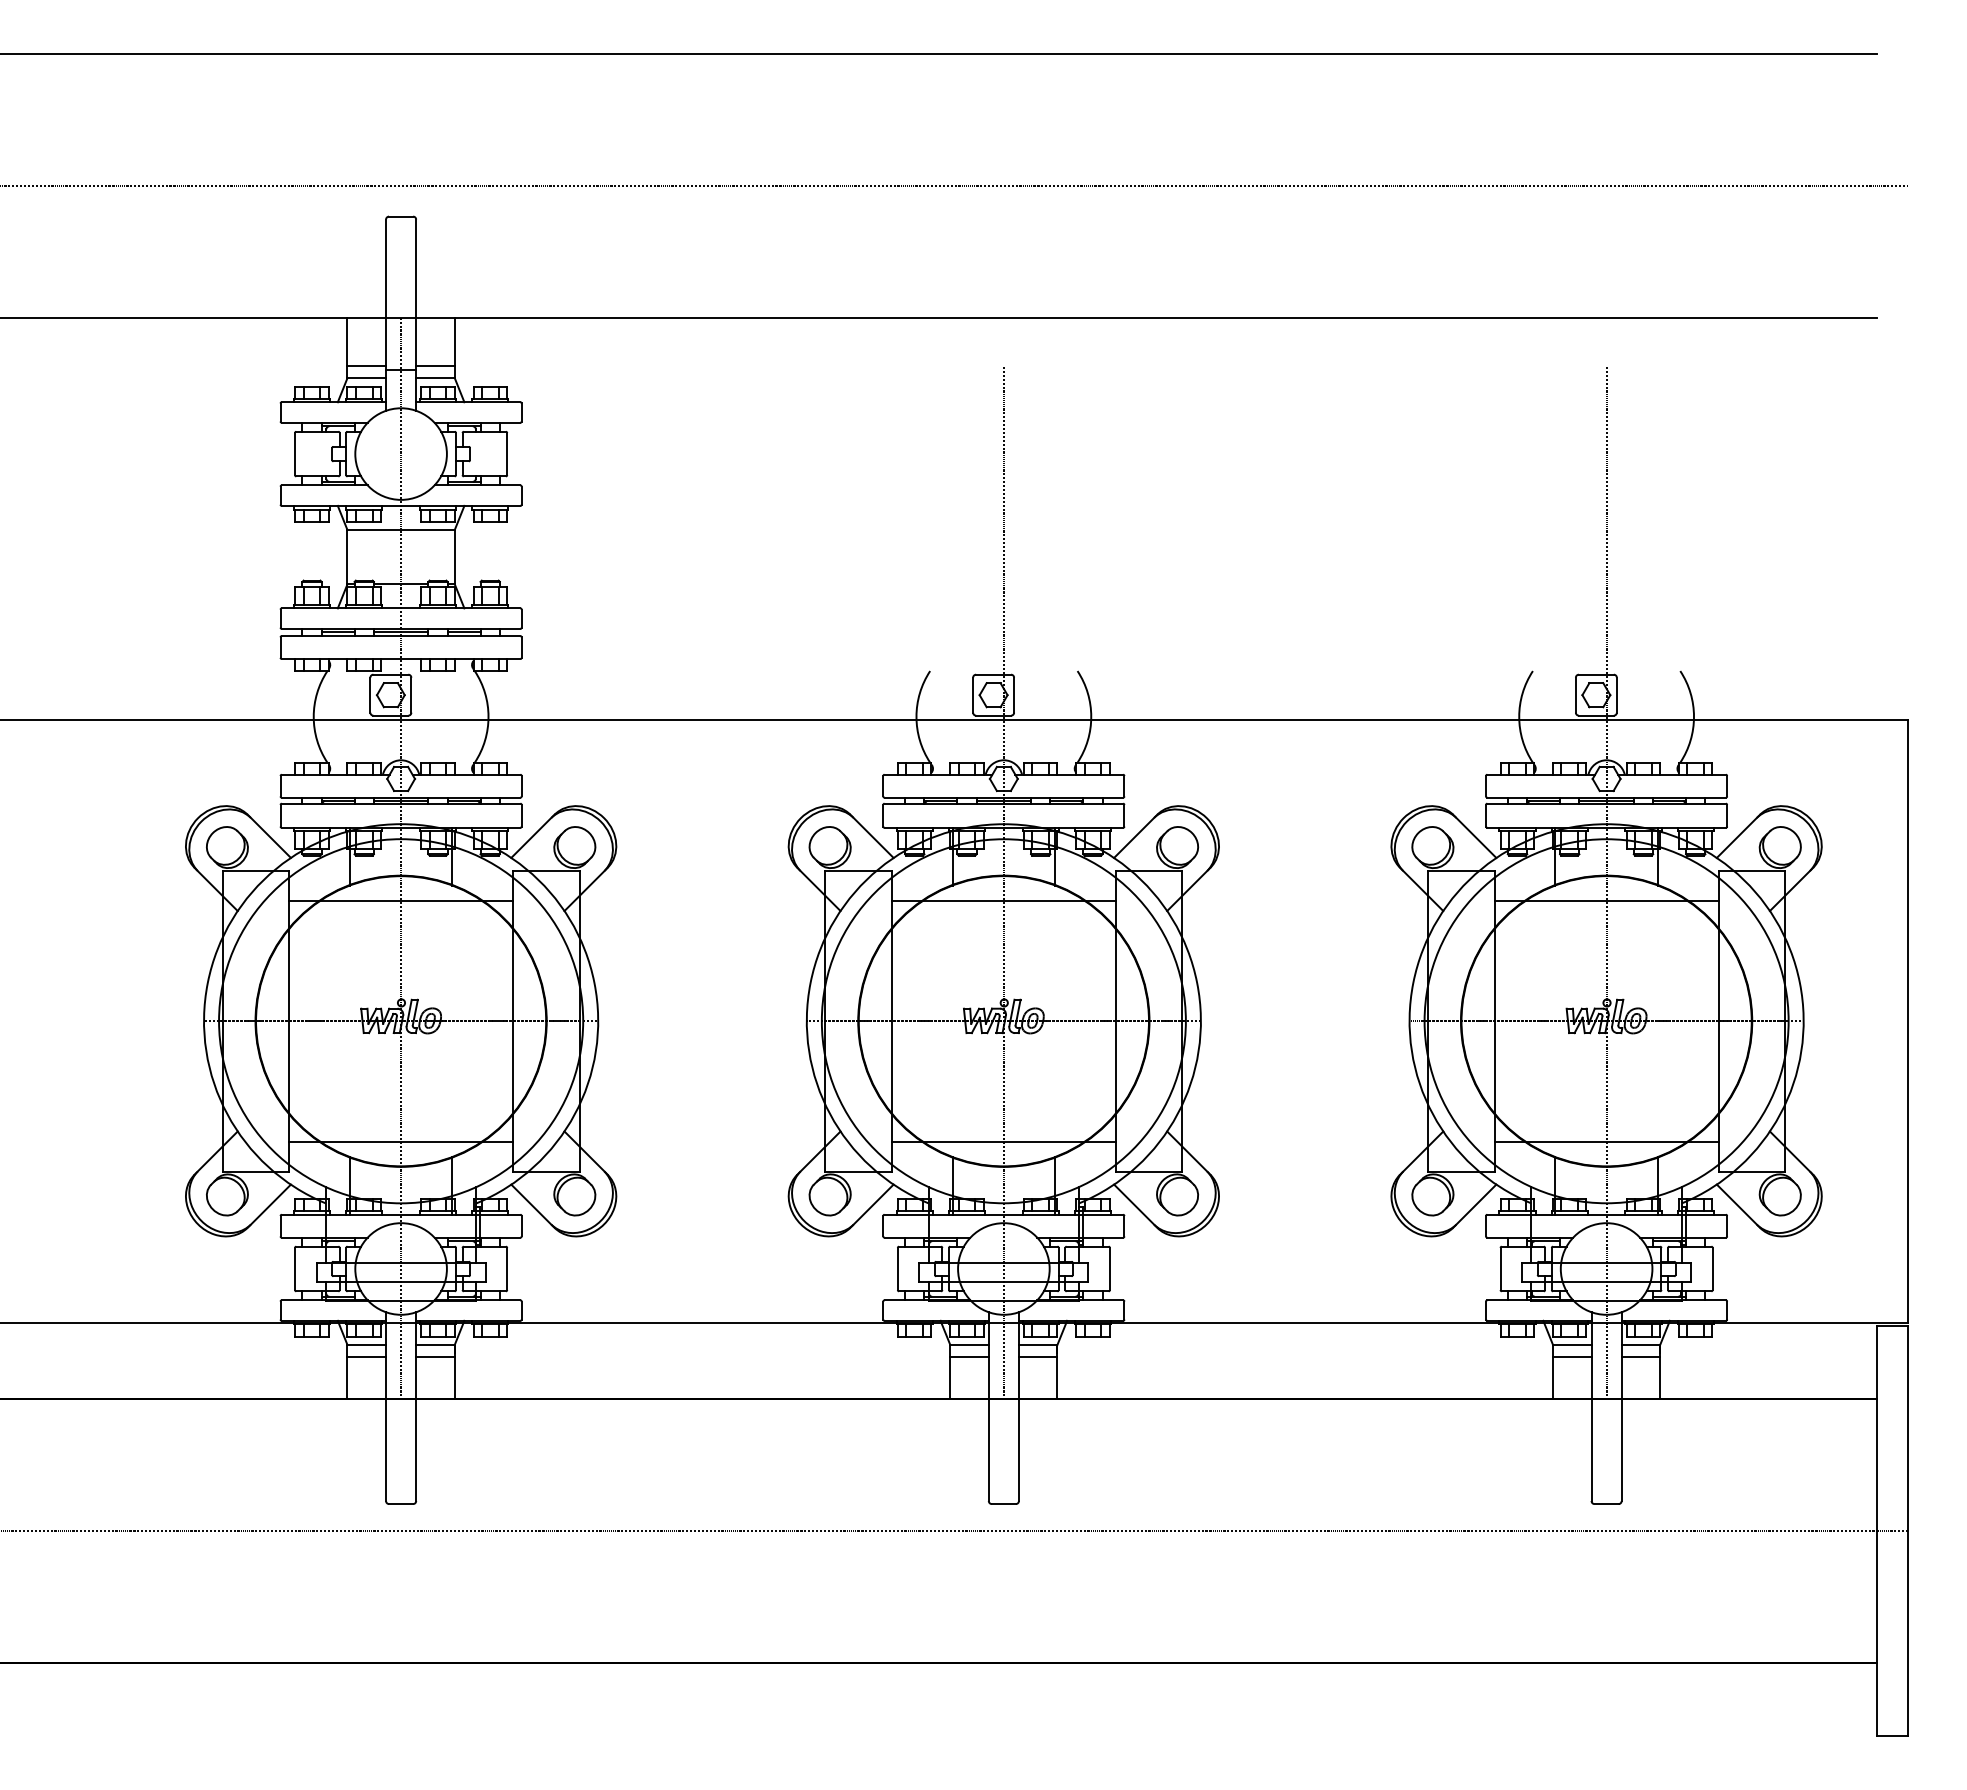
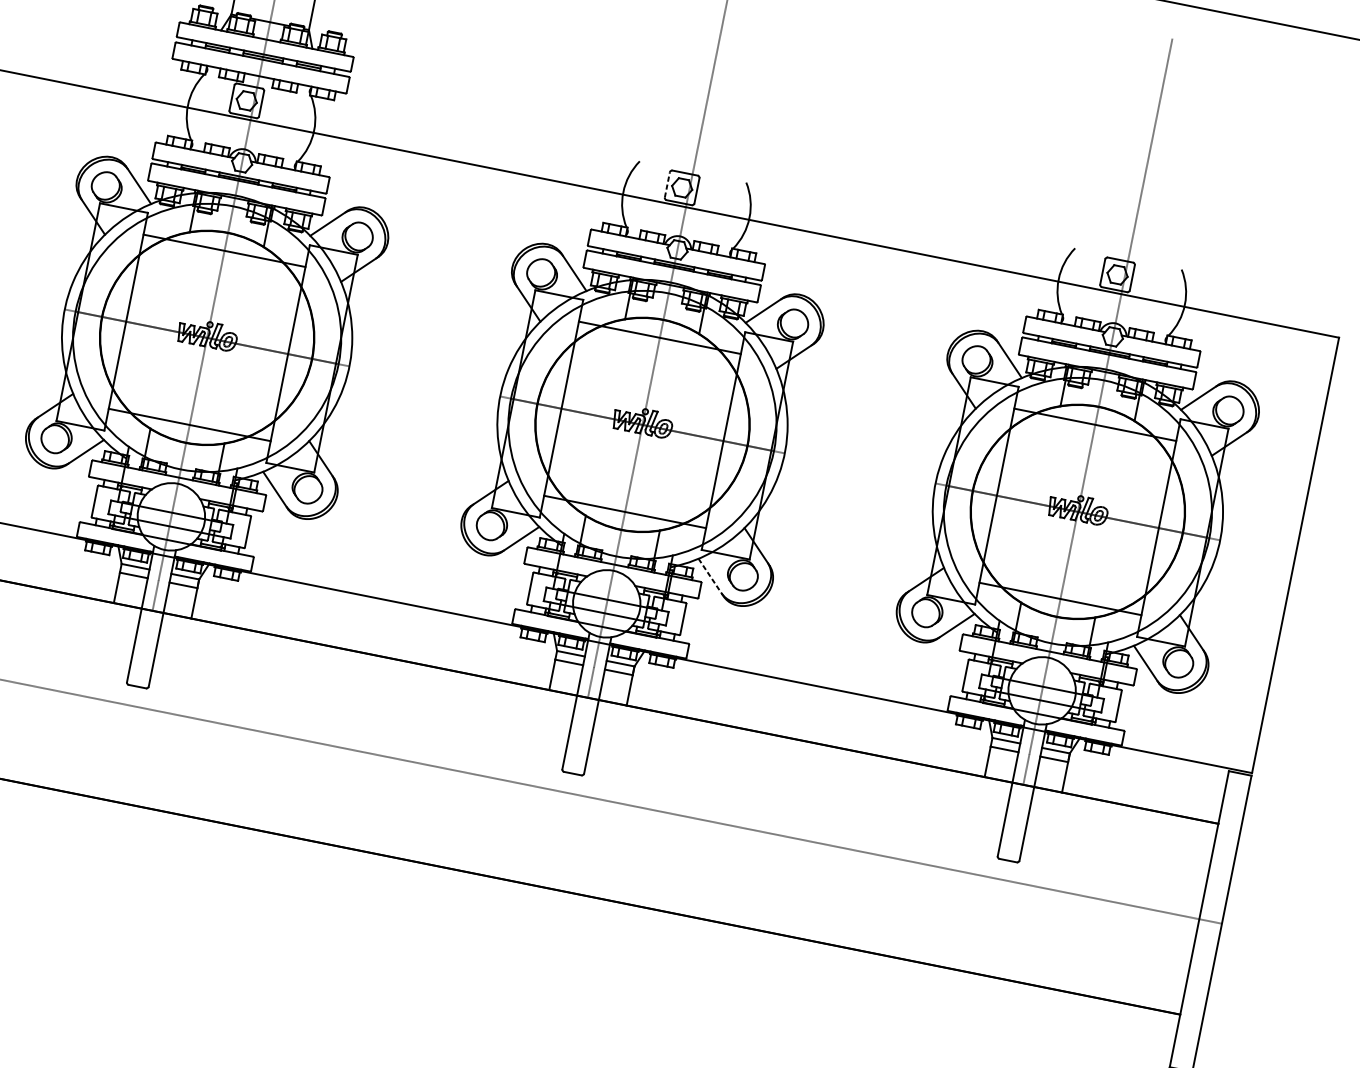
line: (973, 694) -> (667, 184), solid -> dashed
line: (1135, 1206) -> (710, 577), solid -> dashed

